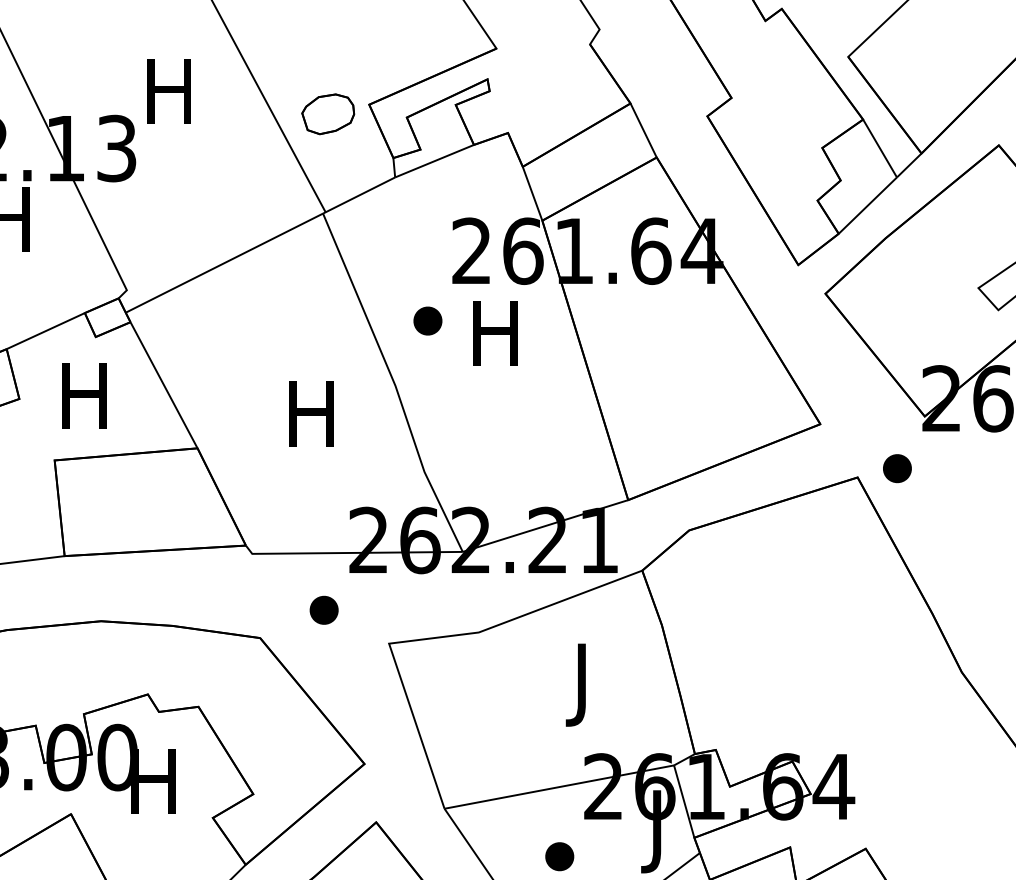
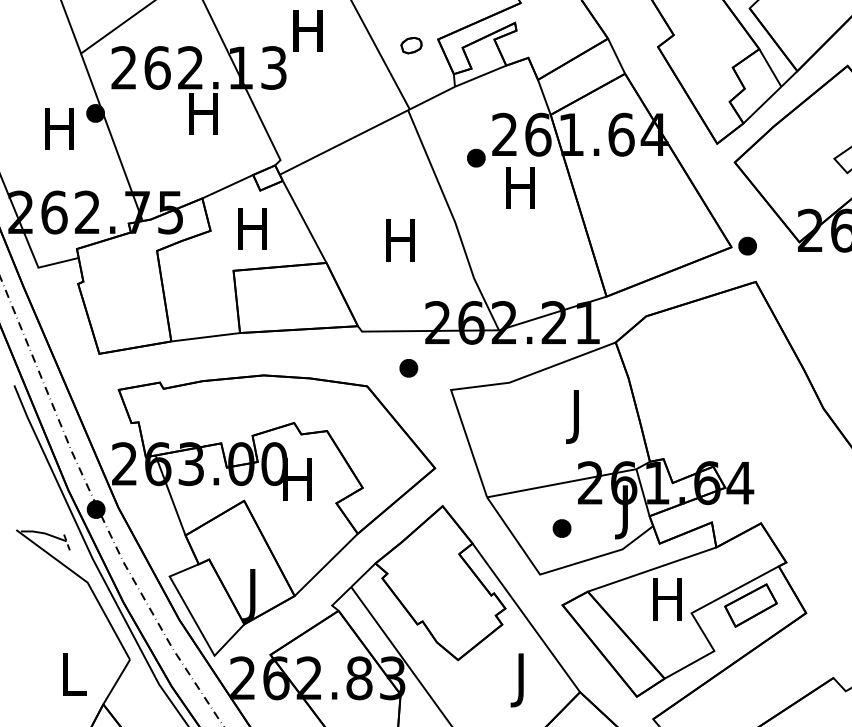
part: (328, 113) -> (411, 45), size x0.6
part: (428, 320) -> (476, 157), moved
part: (897, 467) -> (747, 245), moved

